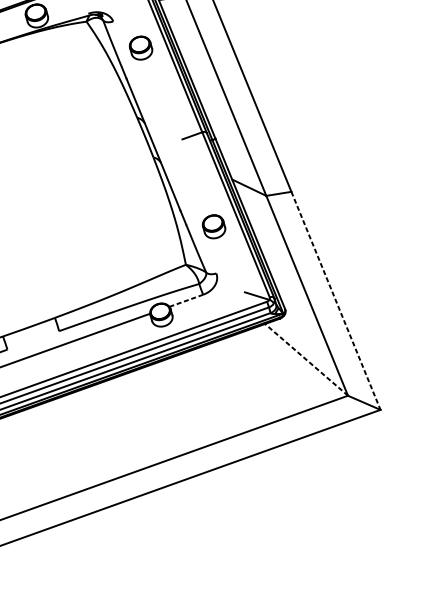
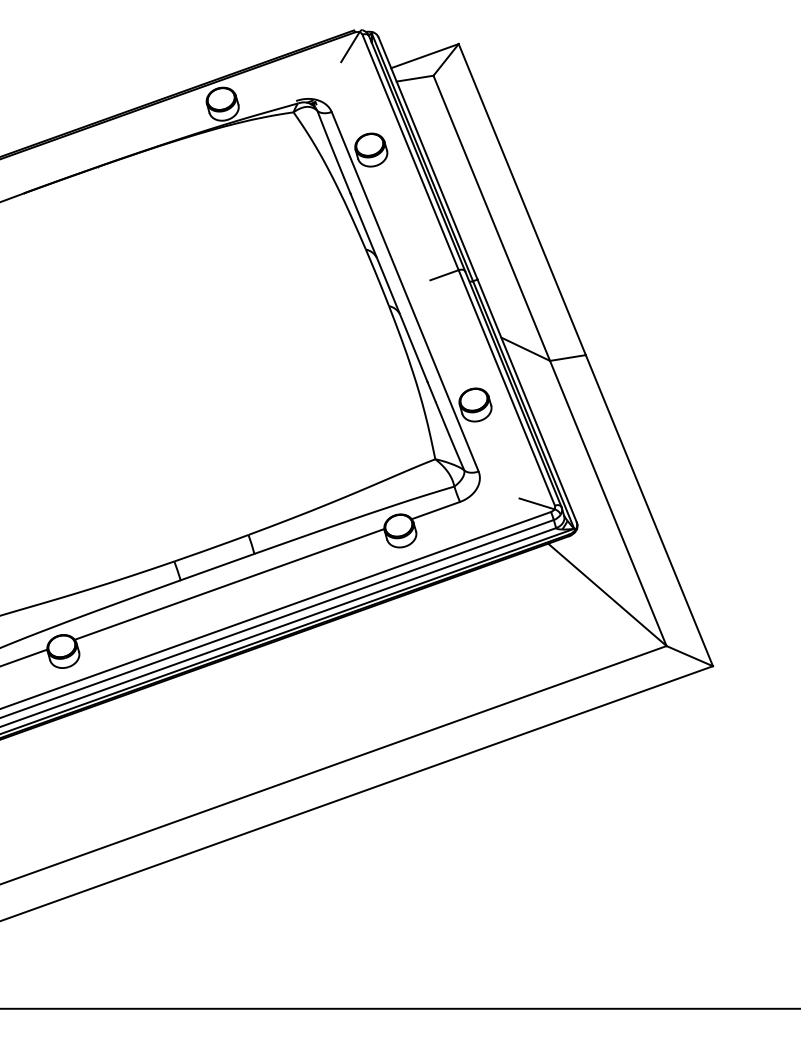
line: (164, 147) -> (404, 291), added
line: (186, 300) -> (435, 510), dashed -> solid
line: (336, 301) -> (649, 511), dashed -> solid
line: (33, 339) -> (217, 566), added
line: (306, 359) -> (607, 594), dashed -> solid

